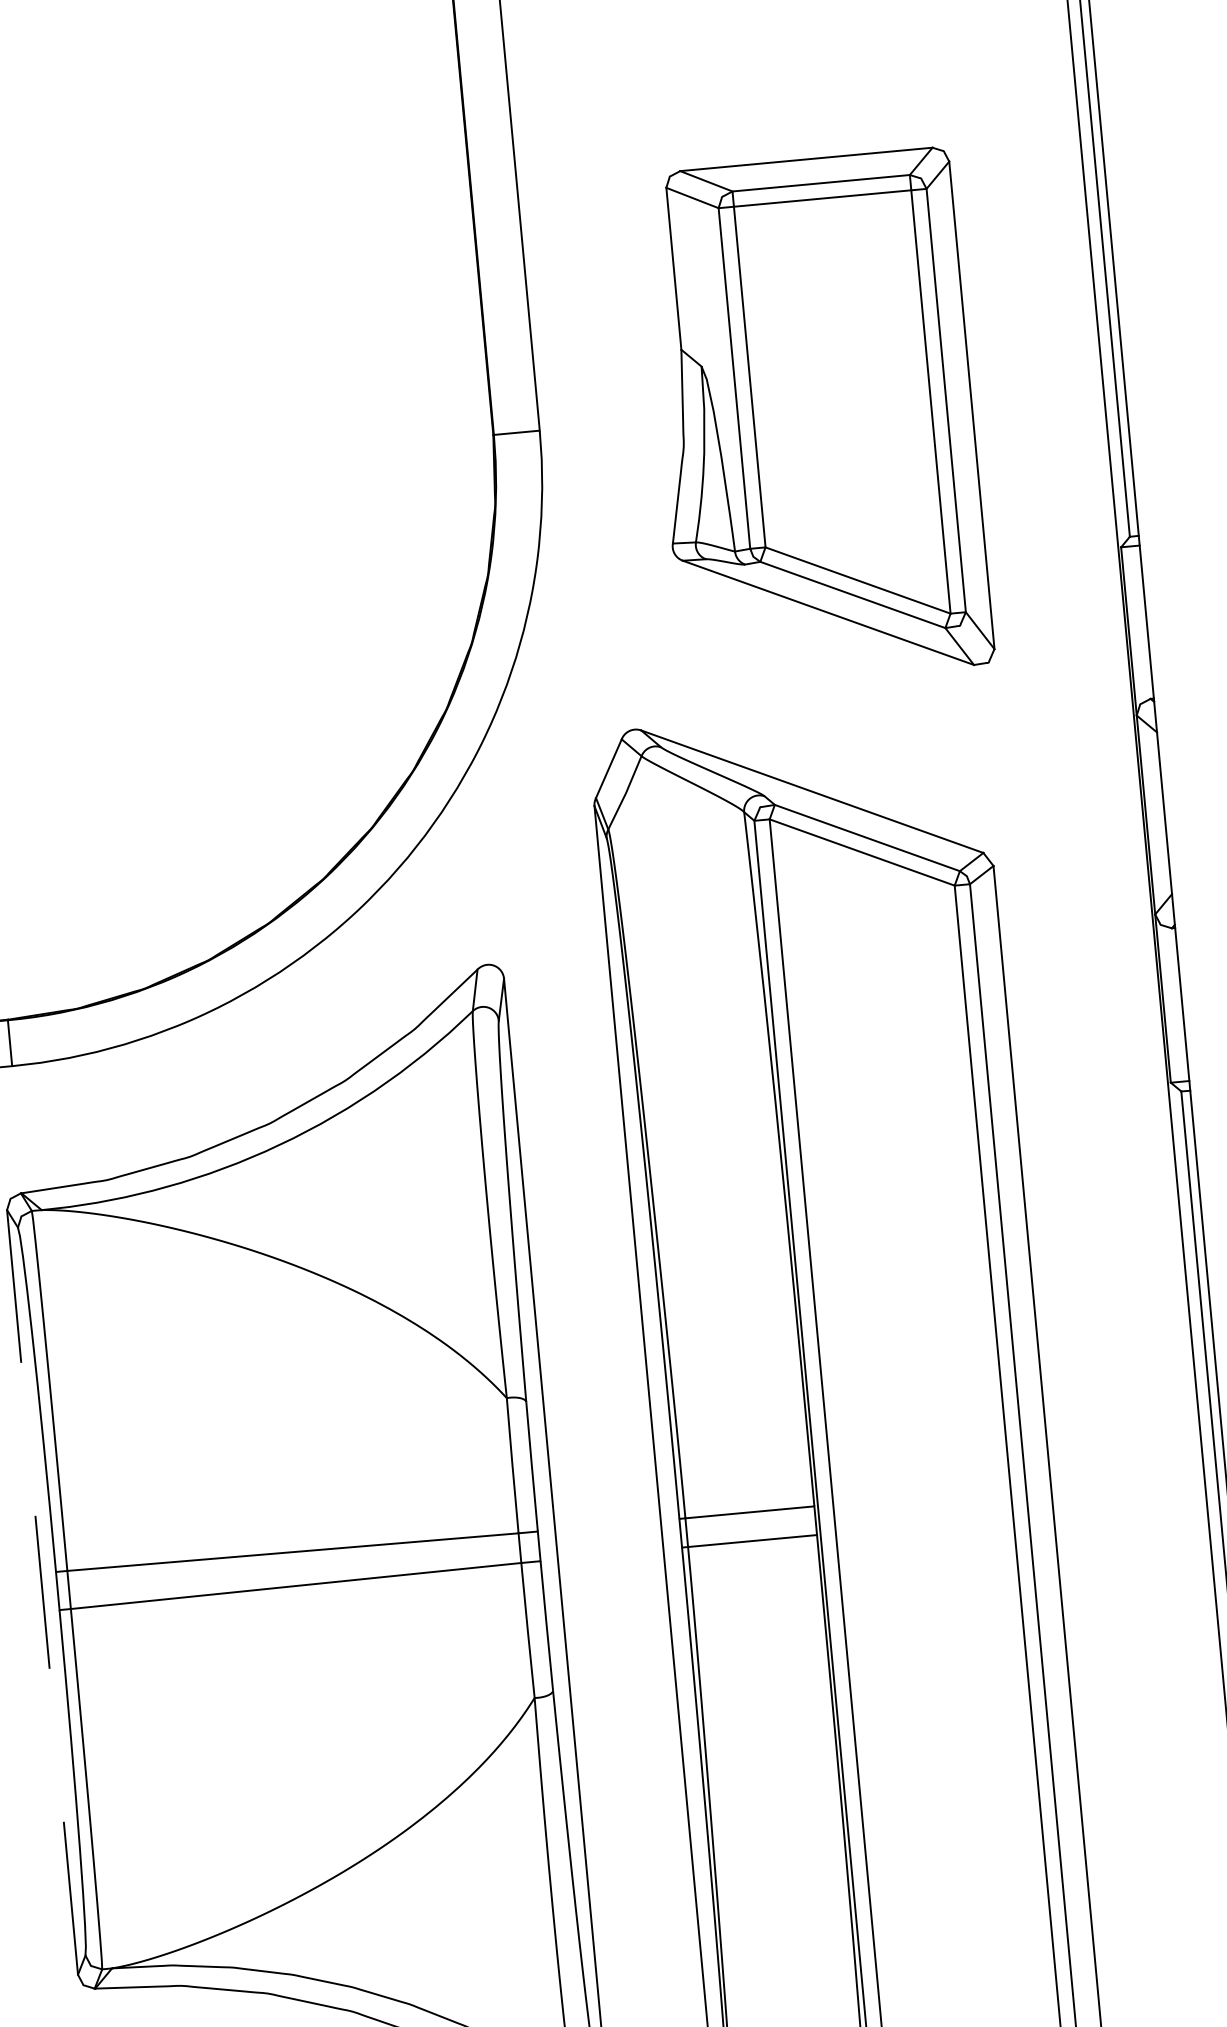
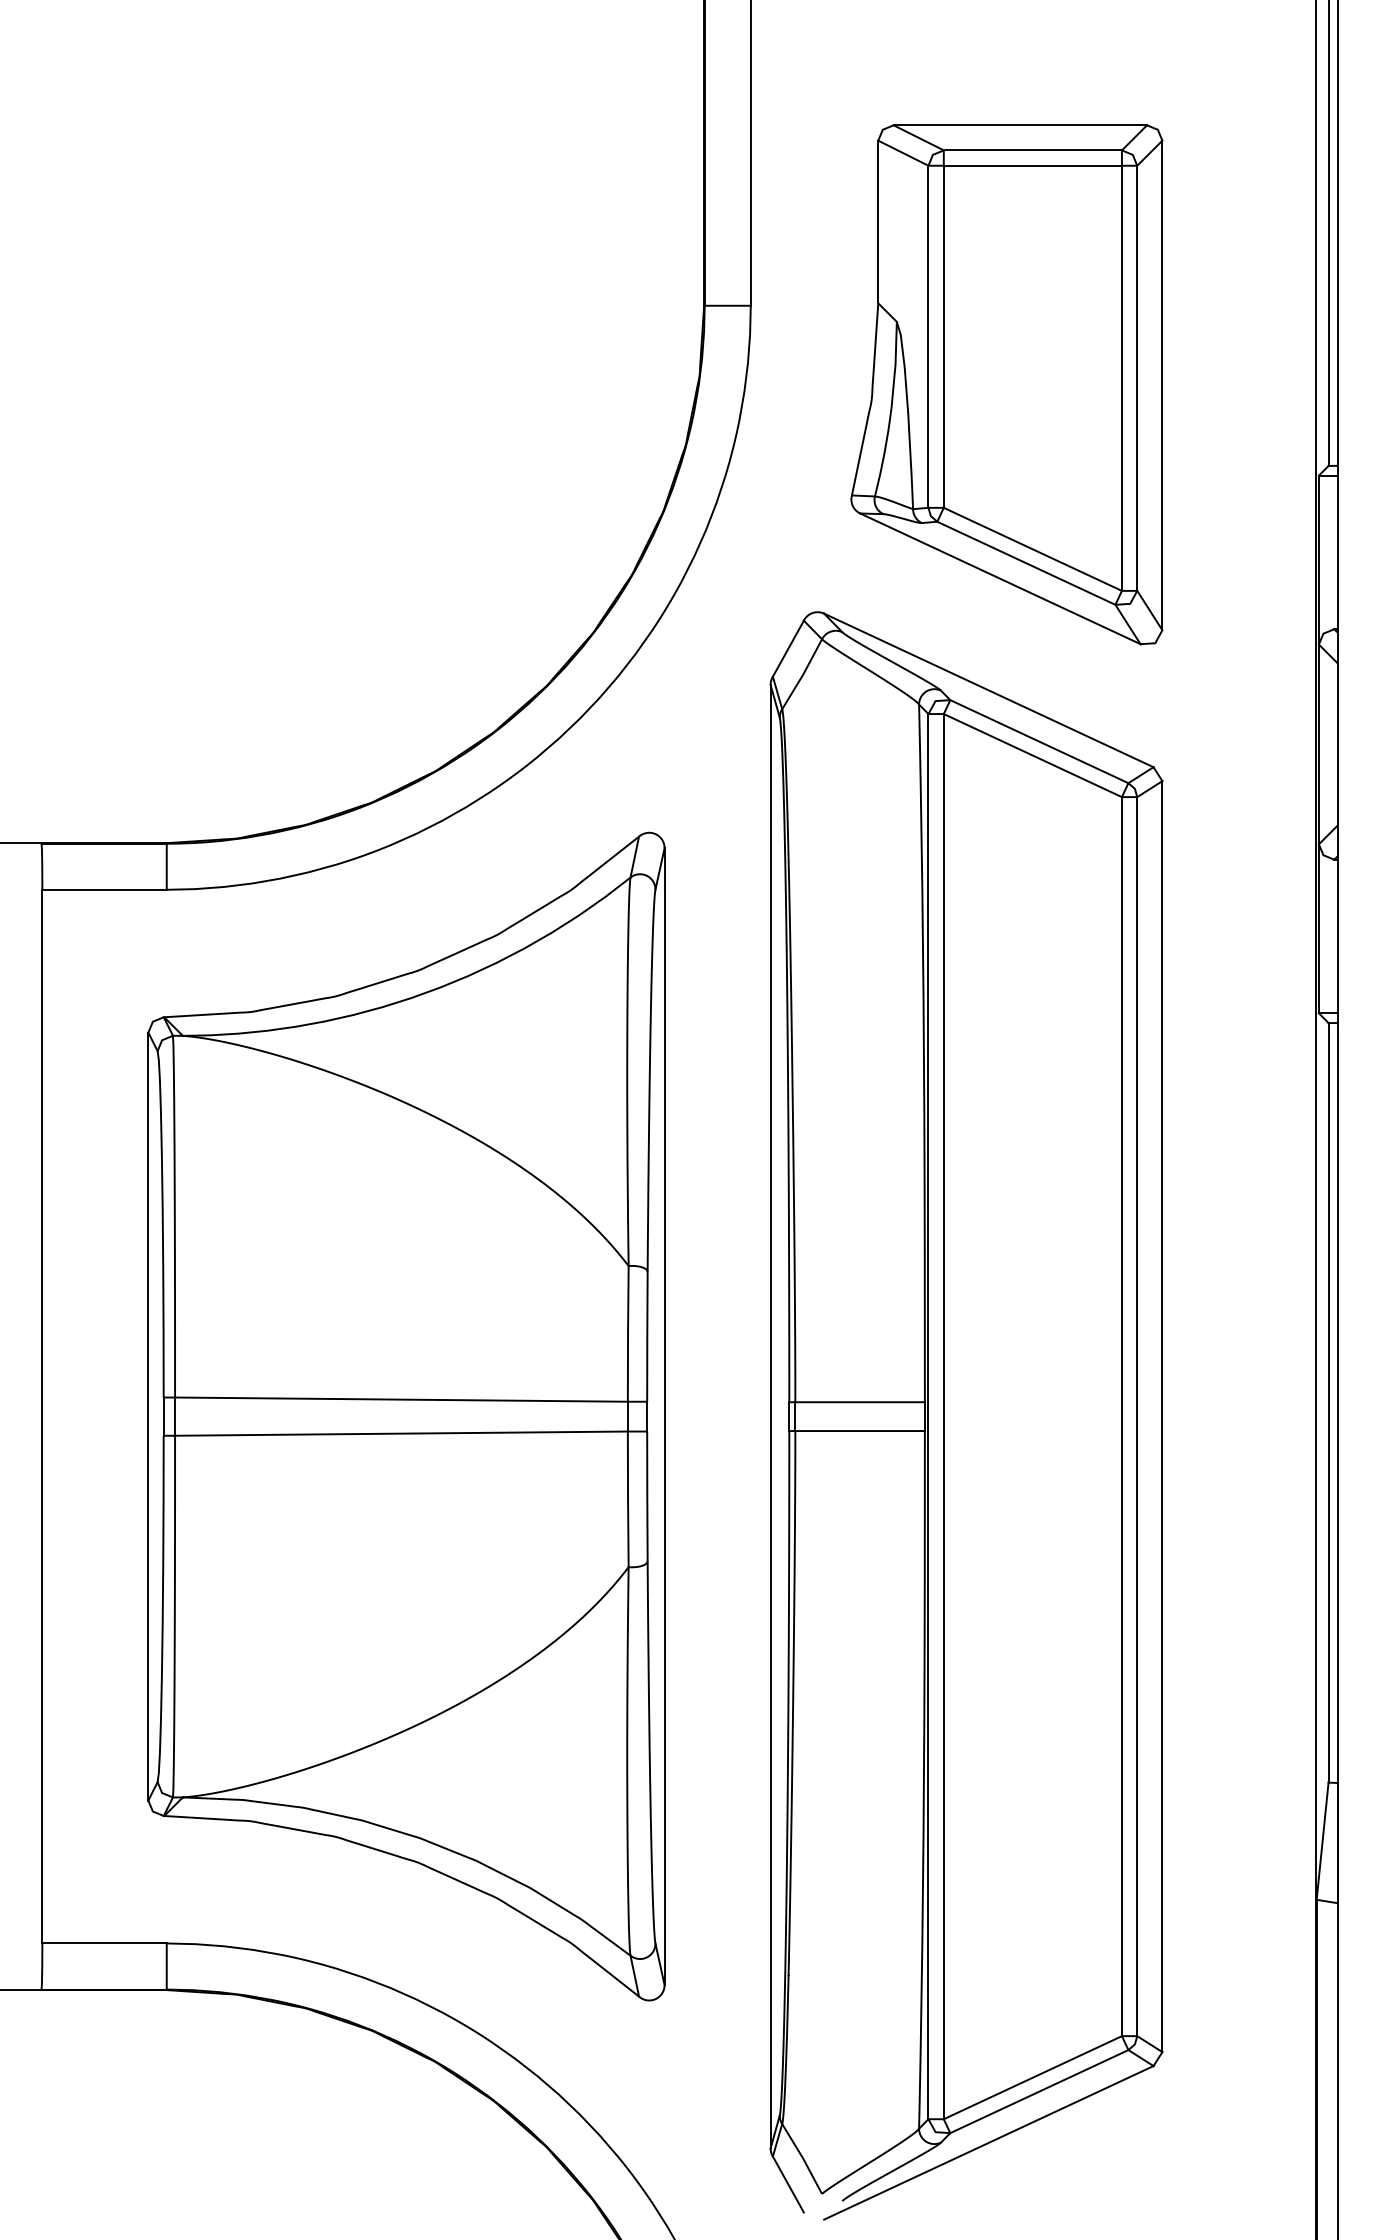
part: (816, 418) -> (1006, 384), moved
line: (42, 1592) -> (148, 1416), dashed -> solid

